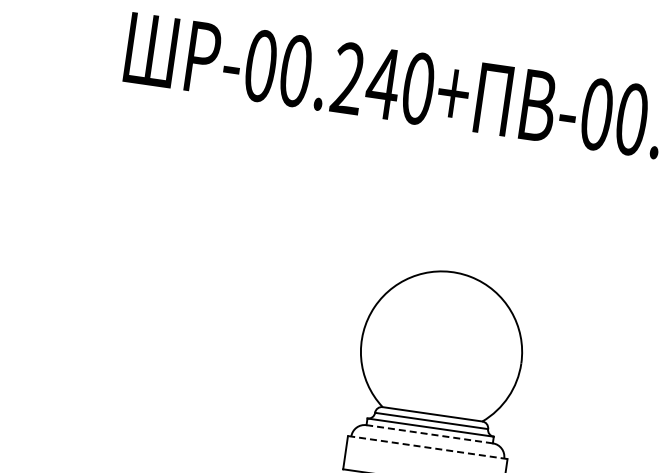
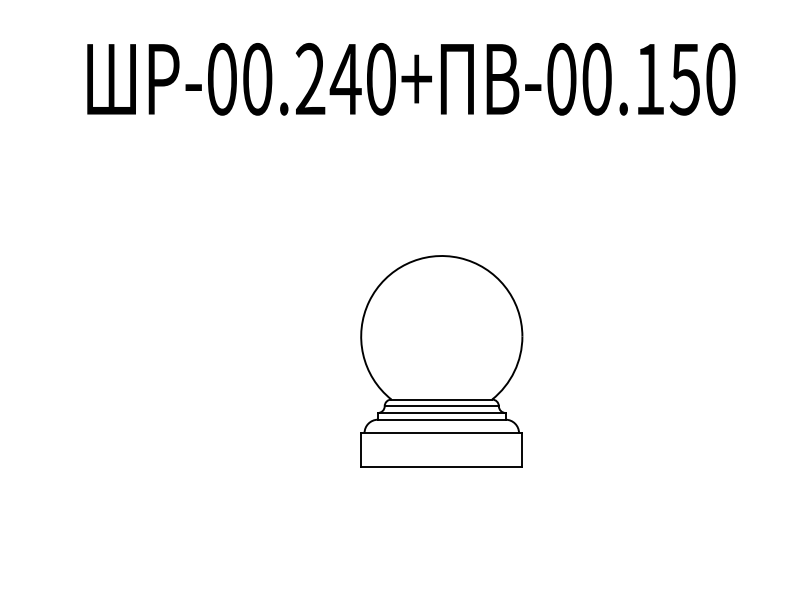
line: (429, 434) -> (441, 419), dashed -> solid
line: (427, 447) -> (441, 433), dashed -> solid

